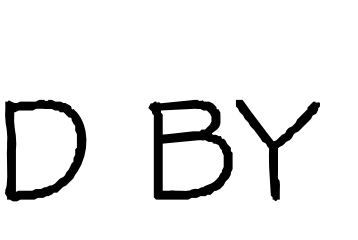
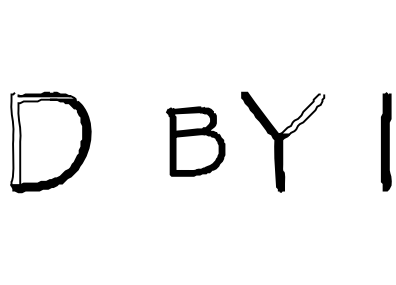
fill: (296, 122) -> (301, 114), removed
fill: (38, 146) -> (43, 138), removed
part: (190, 149) -> (195, 141), size x0.7

